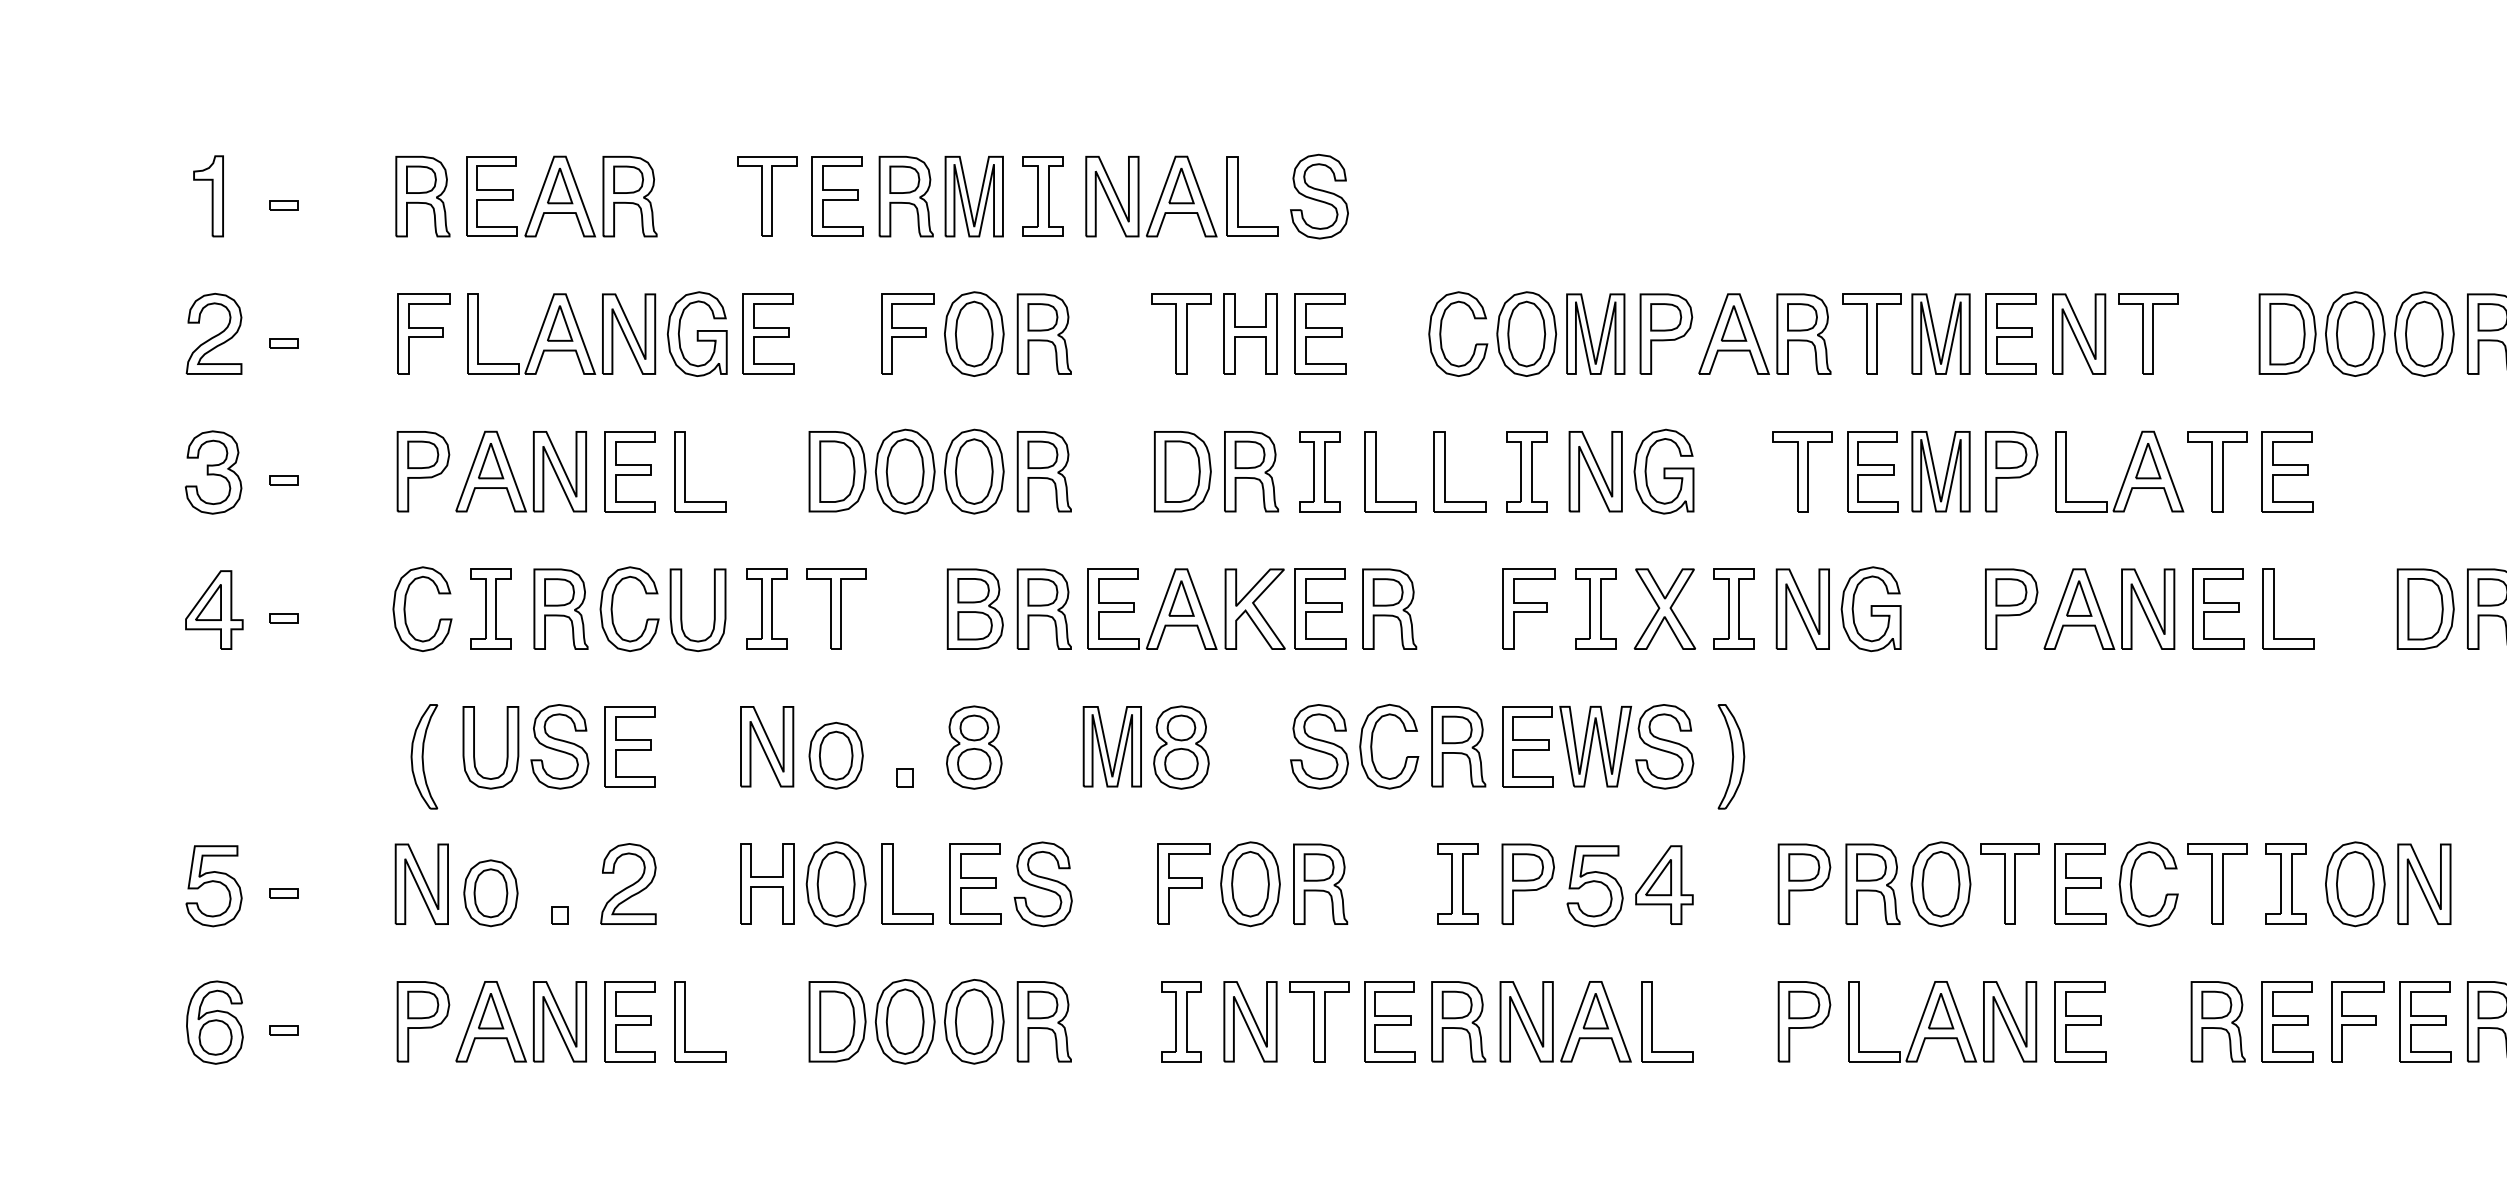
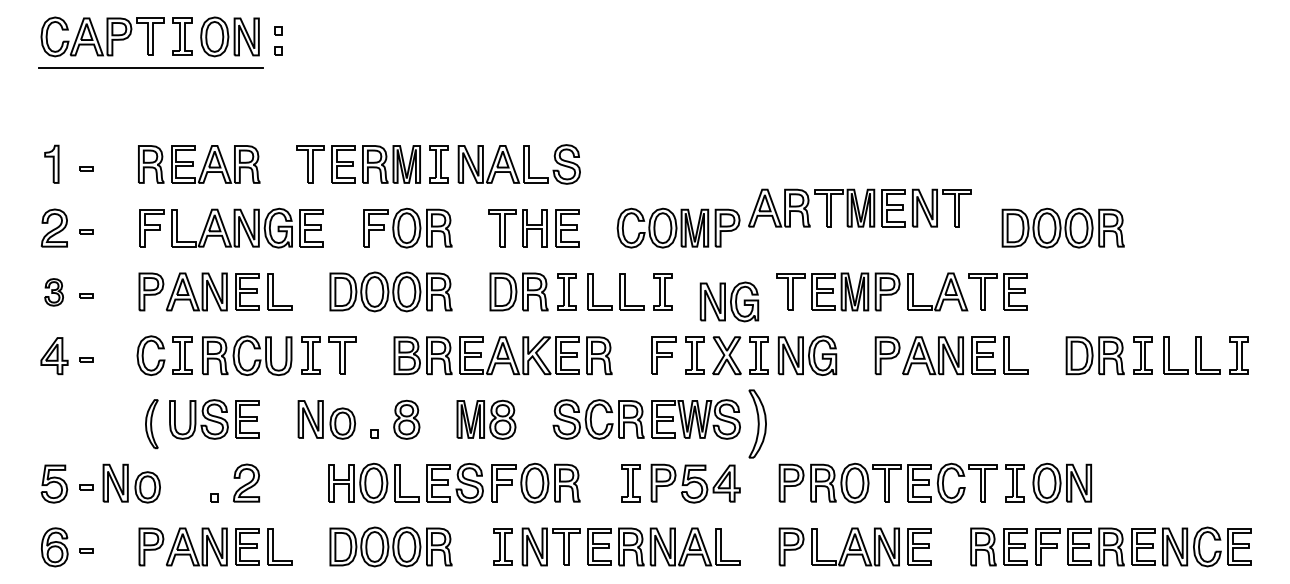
part: (1937, 332) -> (859, 207), moved
part: (1631, 470) -> (729, 301), moved
part: (212, 472) -> (53, 292), size x0.7
part: (1730, 757) -> (757, 424), size x1.4
part: (904, 882) -> (405, 482), moved
part: (455, 884) -> (131, 483), moved

